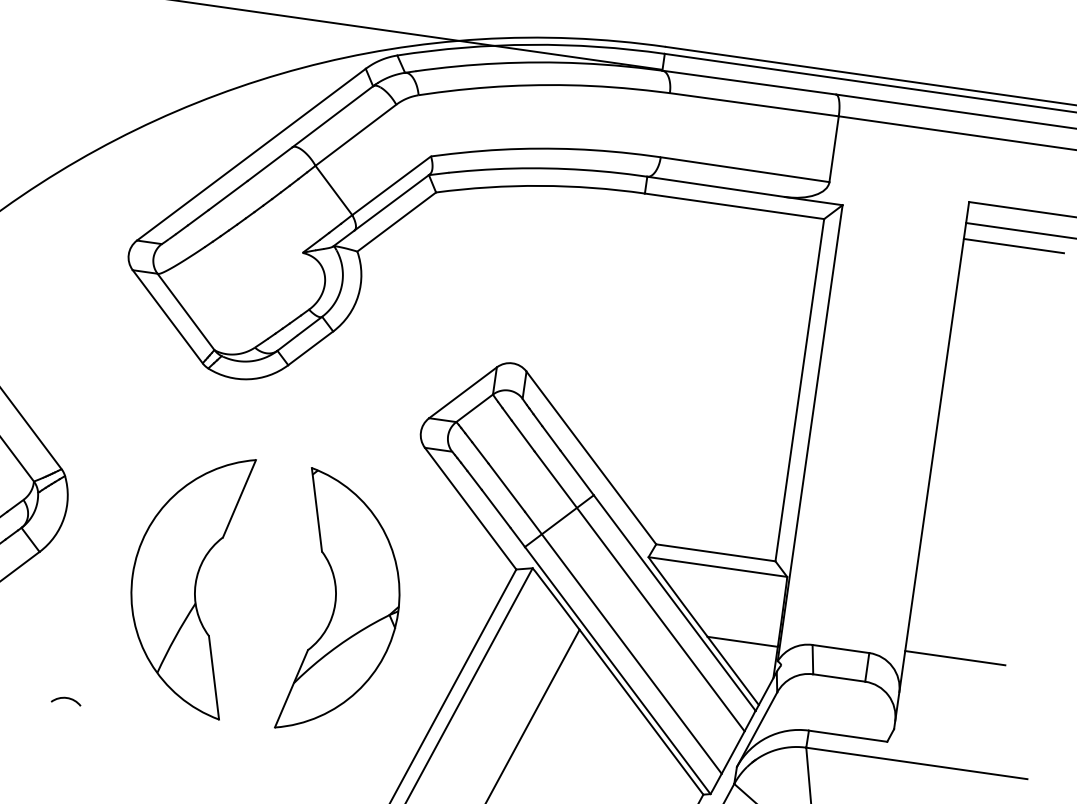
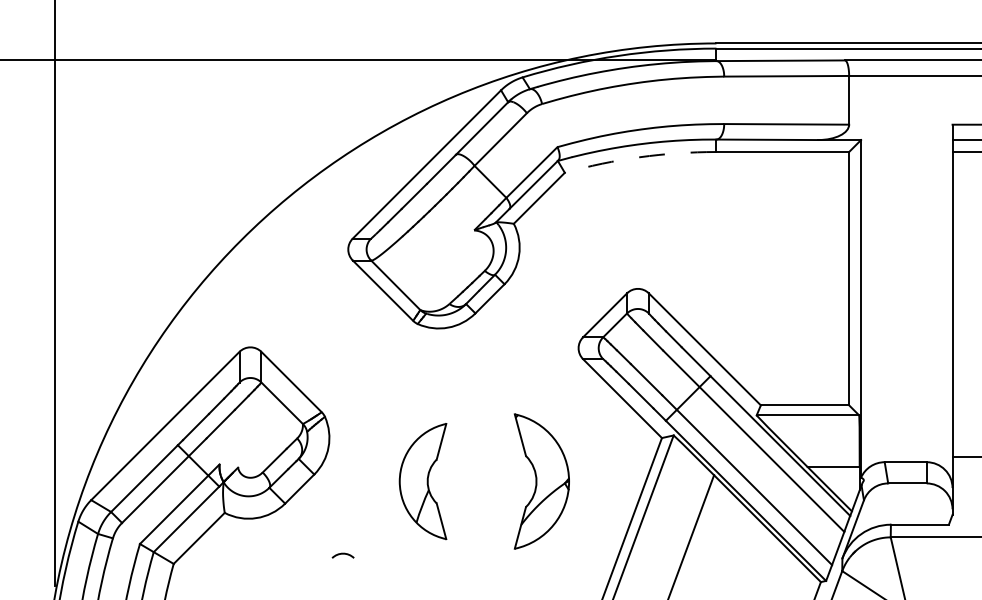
arc: (539, 186) -> (639, 157), solid -> dashed
part: (184, 582) -> (422, 481), size x0.6
part: (345, 605) -> (541, 481), size x0.7
curve: (65, 698) -> (342, 554), moved

